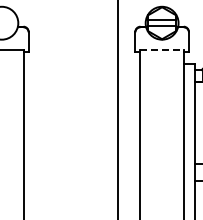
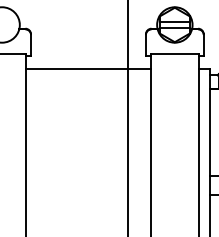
line: (162, 49) -> (175, 53), dashed -> solid
line: (81, 64) -> (87, 69), added

